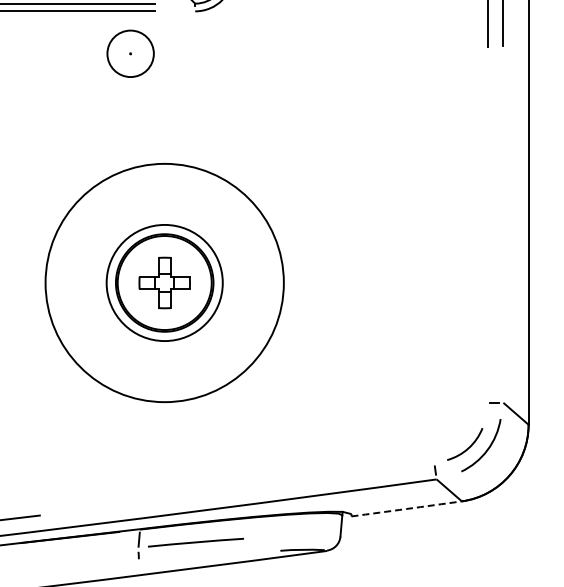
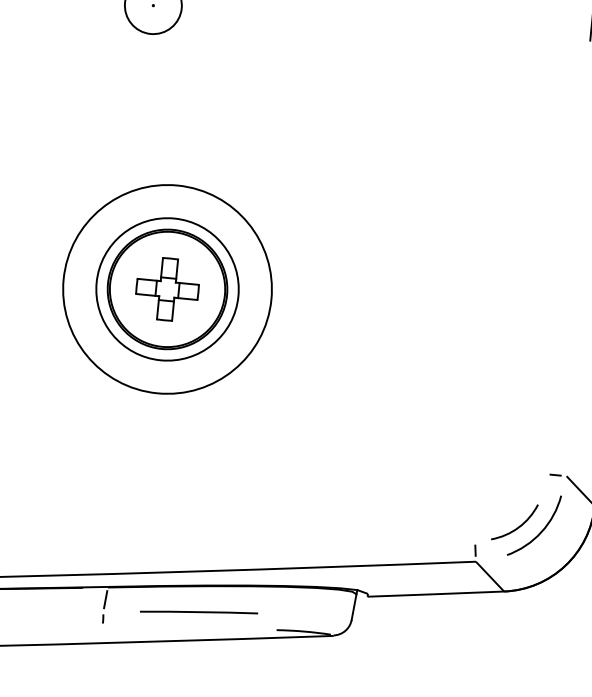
circle: (164, 282) -> (167, 288), size x0.71
arc: (406, 508) -> (435, 593), dashed -> solid
line: (195, 542) -> (198, 612), moved

